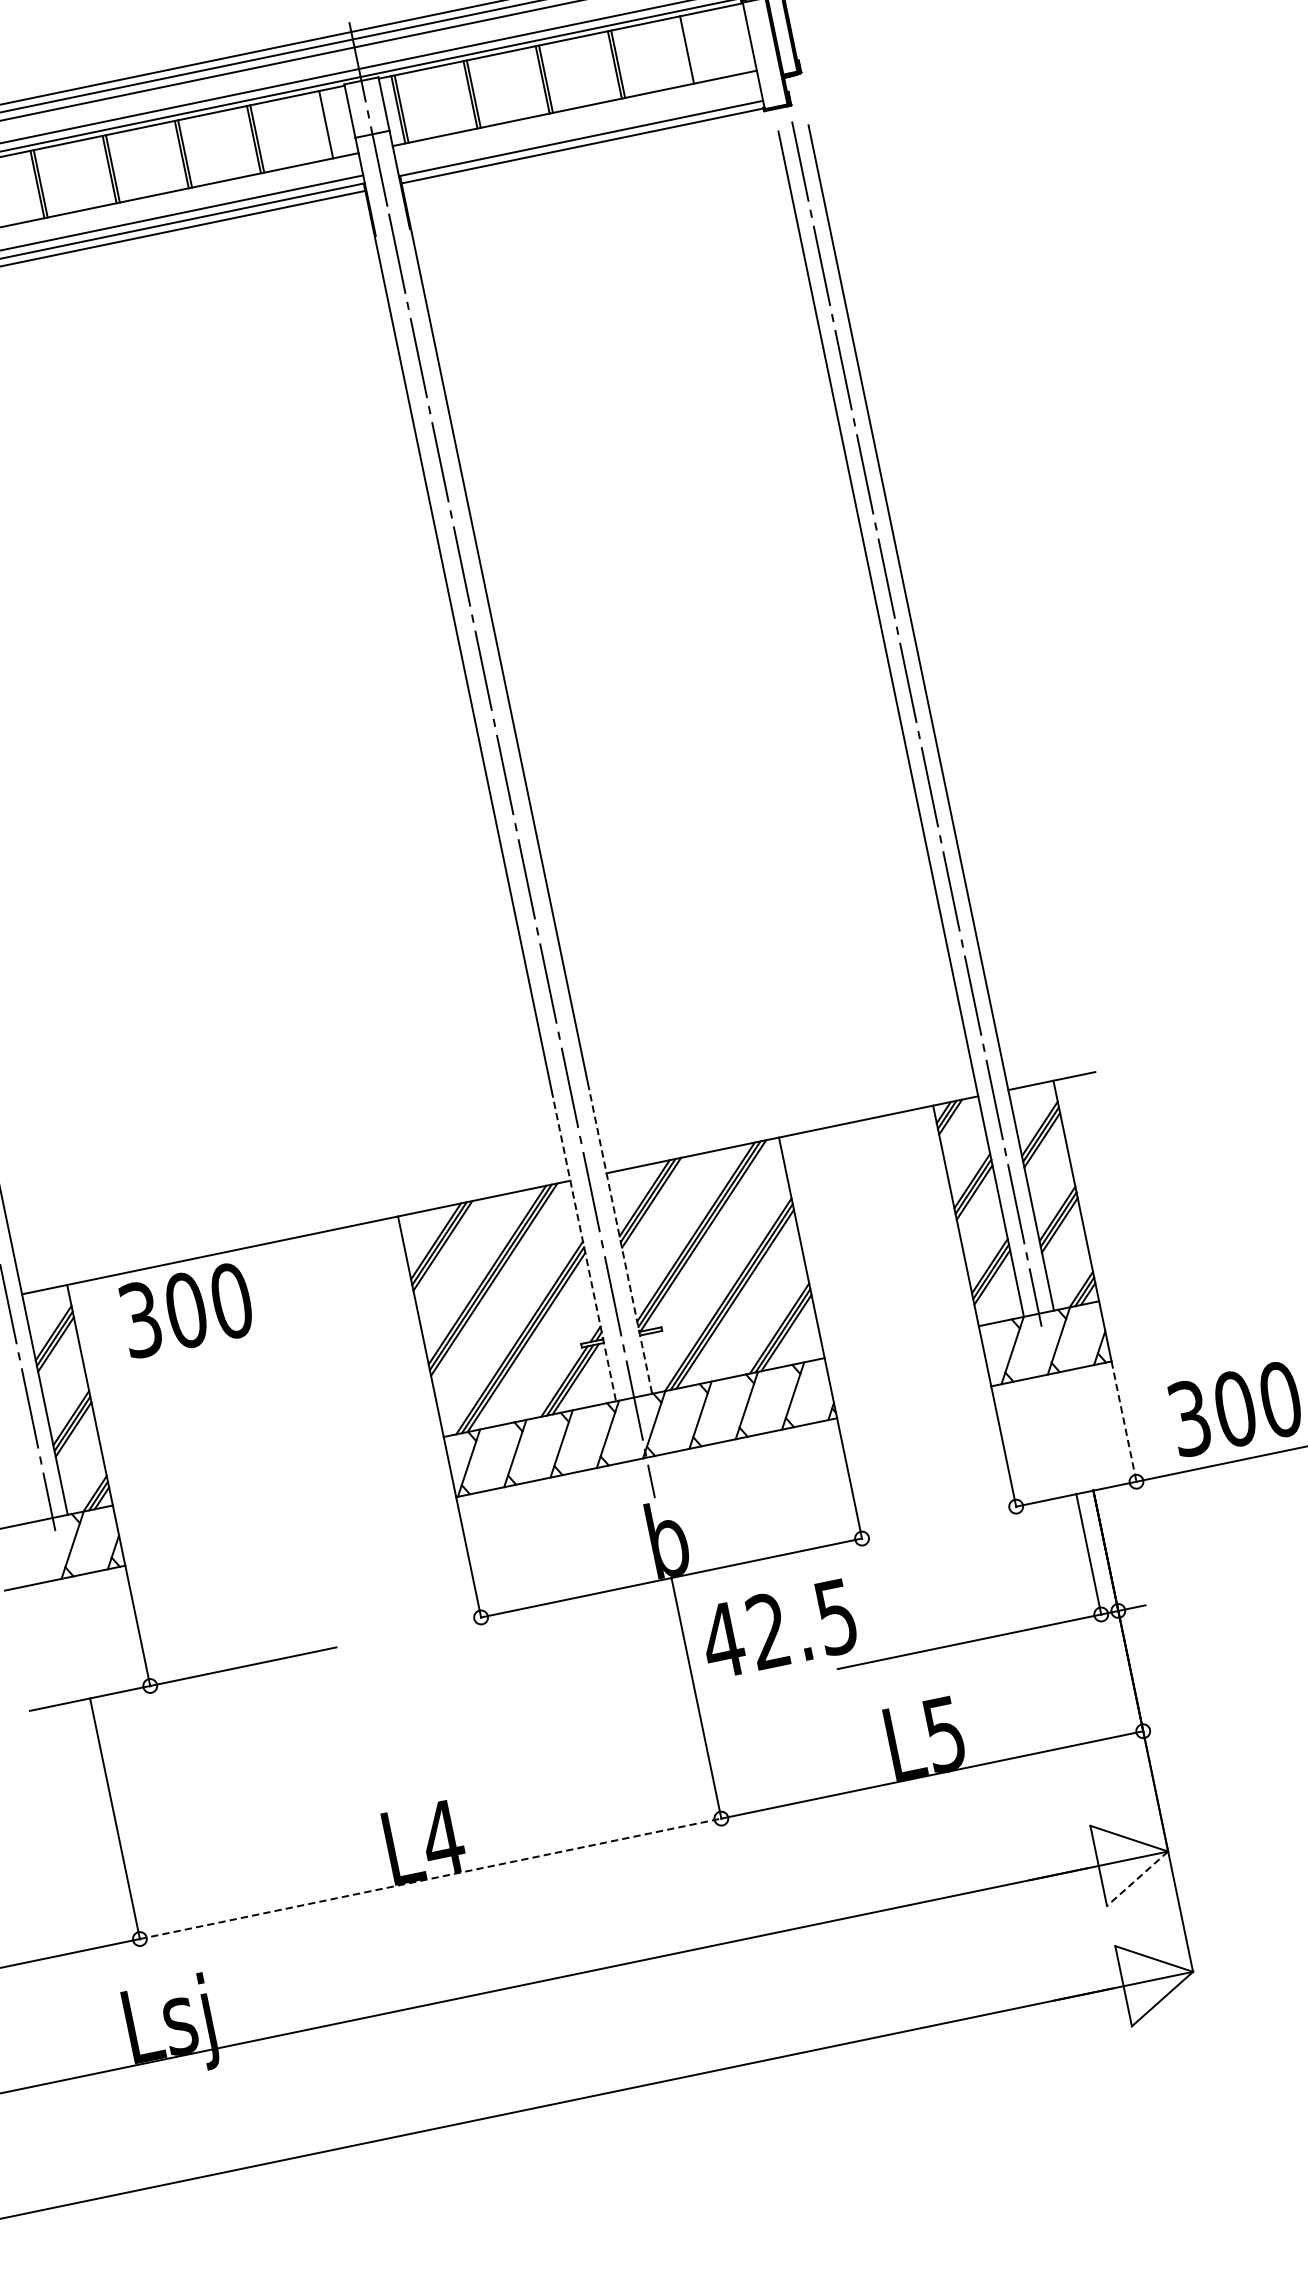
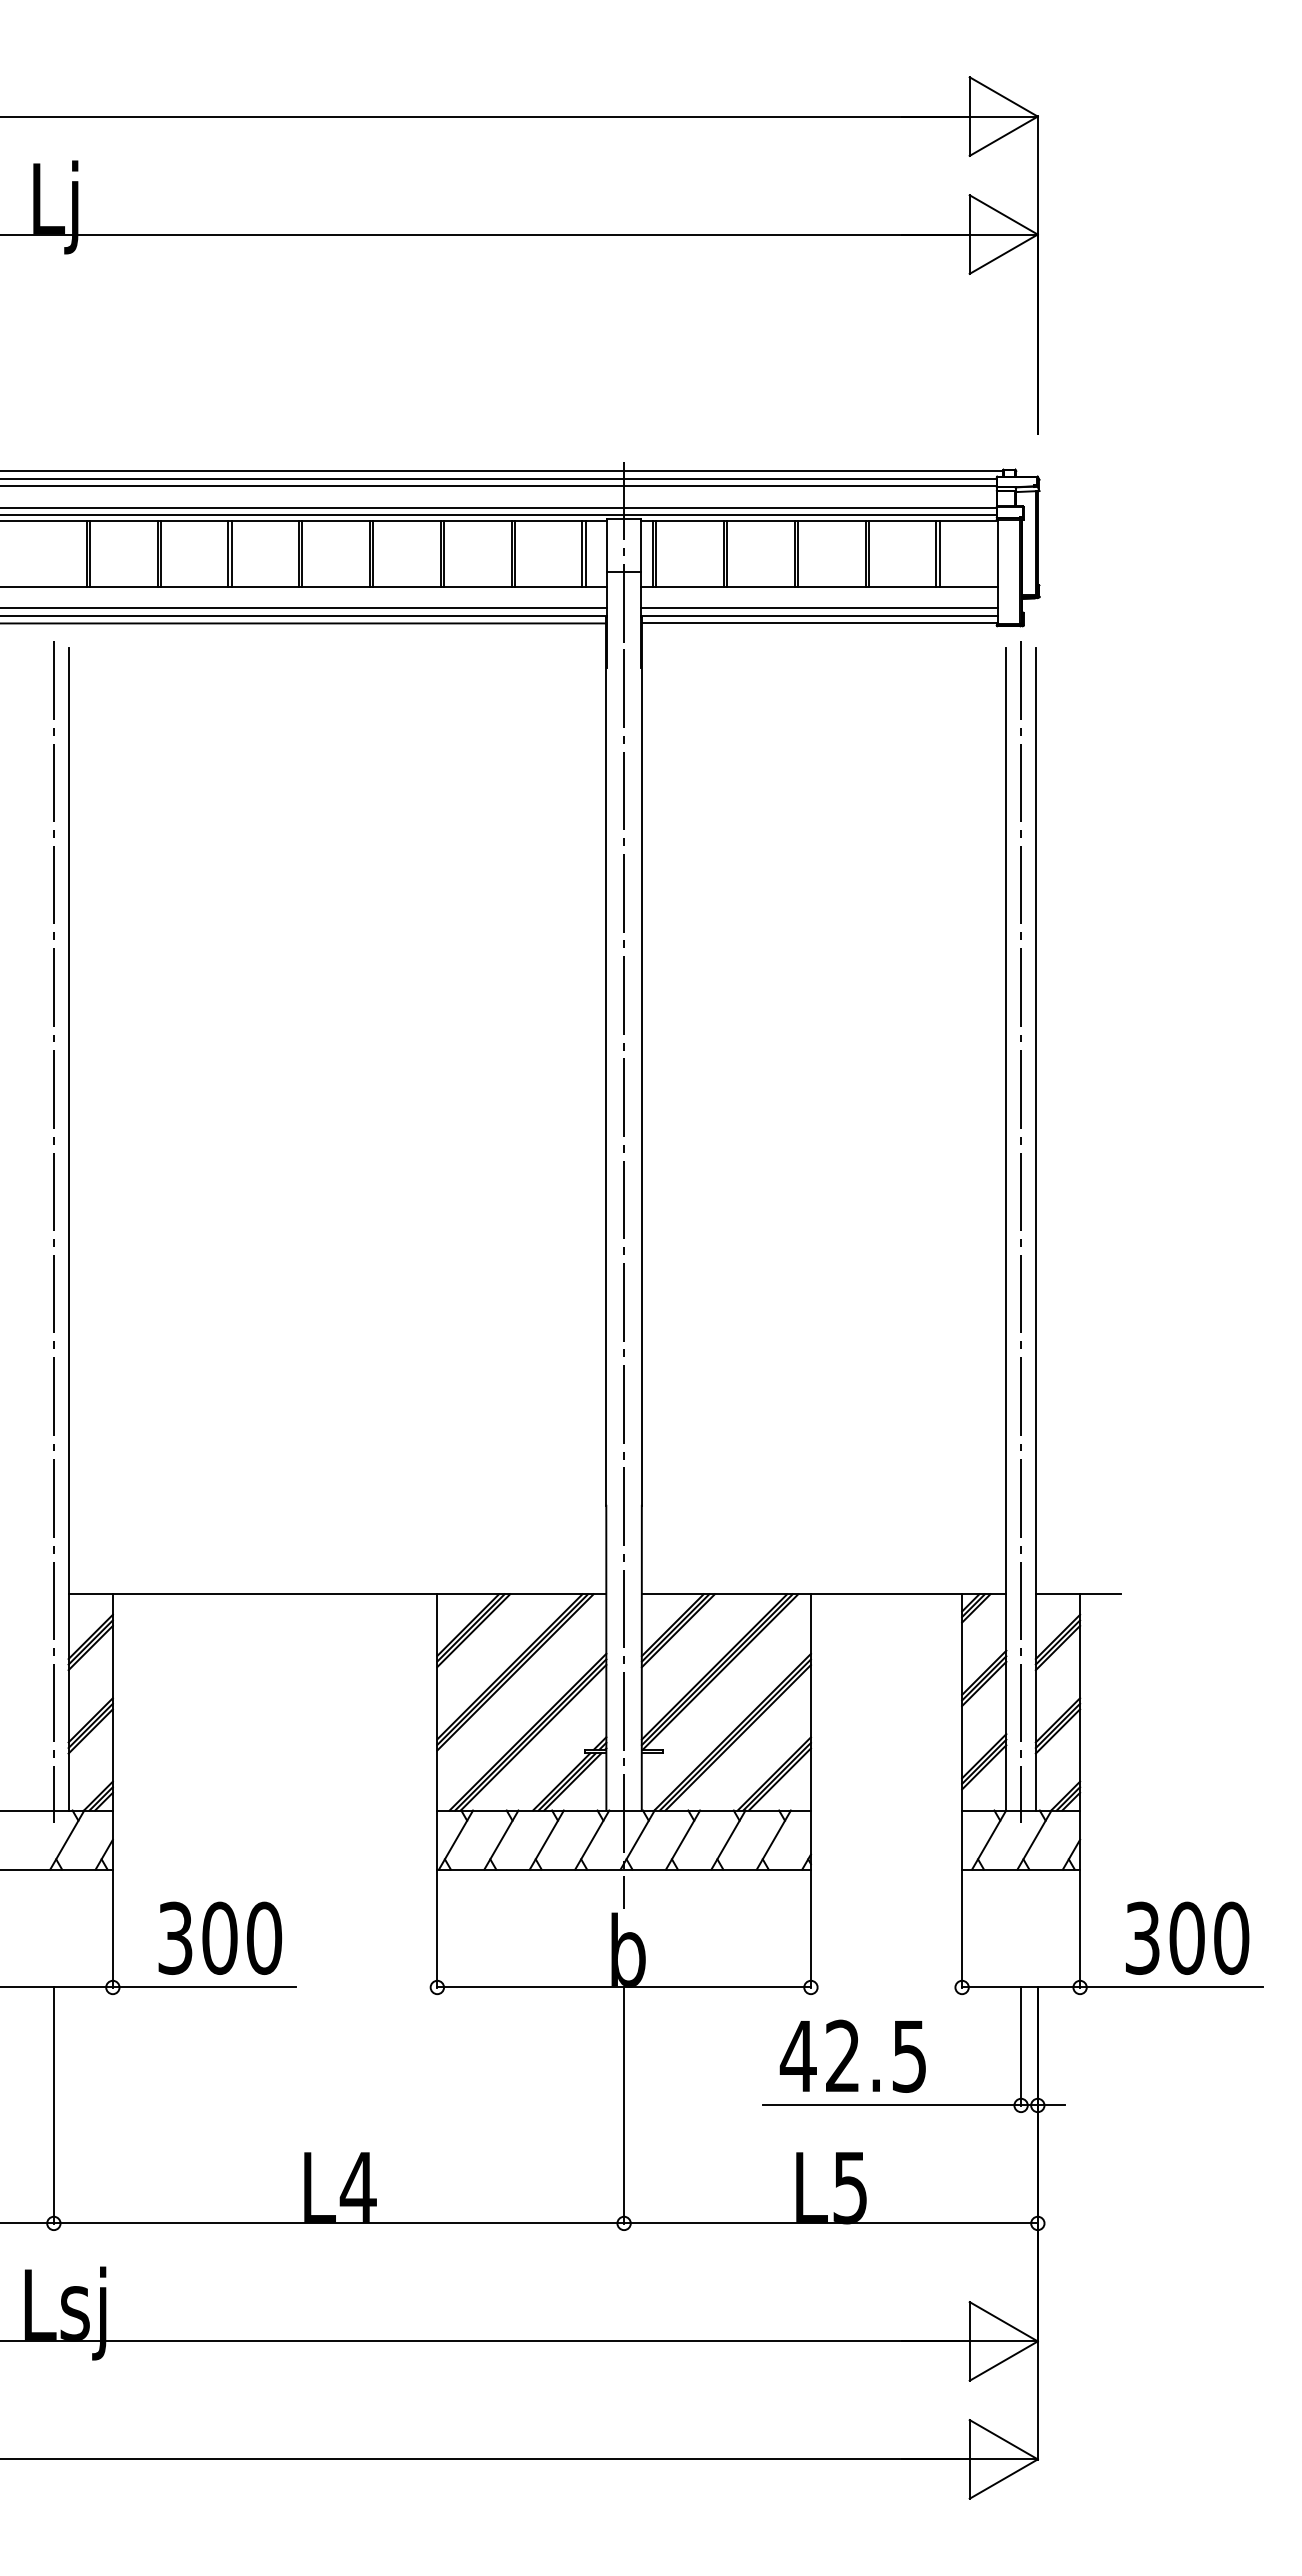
line: (690, 49) -> (939, 553), added
line: (329, 123) -> (585, 553), added
line: (578, 130) -> (818, 608), added
line: (619, 1238) -> (641, 1658), dashed -> solid
line: (584, 1246) -> (606, 1658), dashed -> solid
text: (185, 1309) -> (219, 1937), moved
line: (1124, 1422) -> (1080, 1929), dashed -> solid
text: (778, 1628) -> (852, 2055), moved
line: (431, 1878) -> (339, 2223), dashed -> solid
line: (1137, 1879) -> (1003, 2361), dashed -> solid

